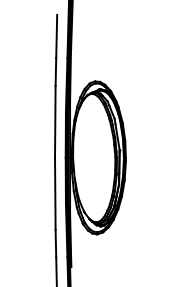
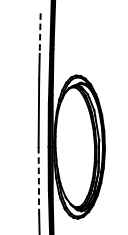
line: (56, 36) -> (39, 33), solid -> dashed
line: (55, 193) -> (39, 180), solid -> dashed

